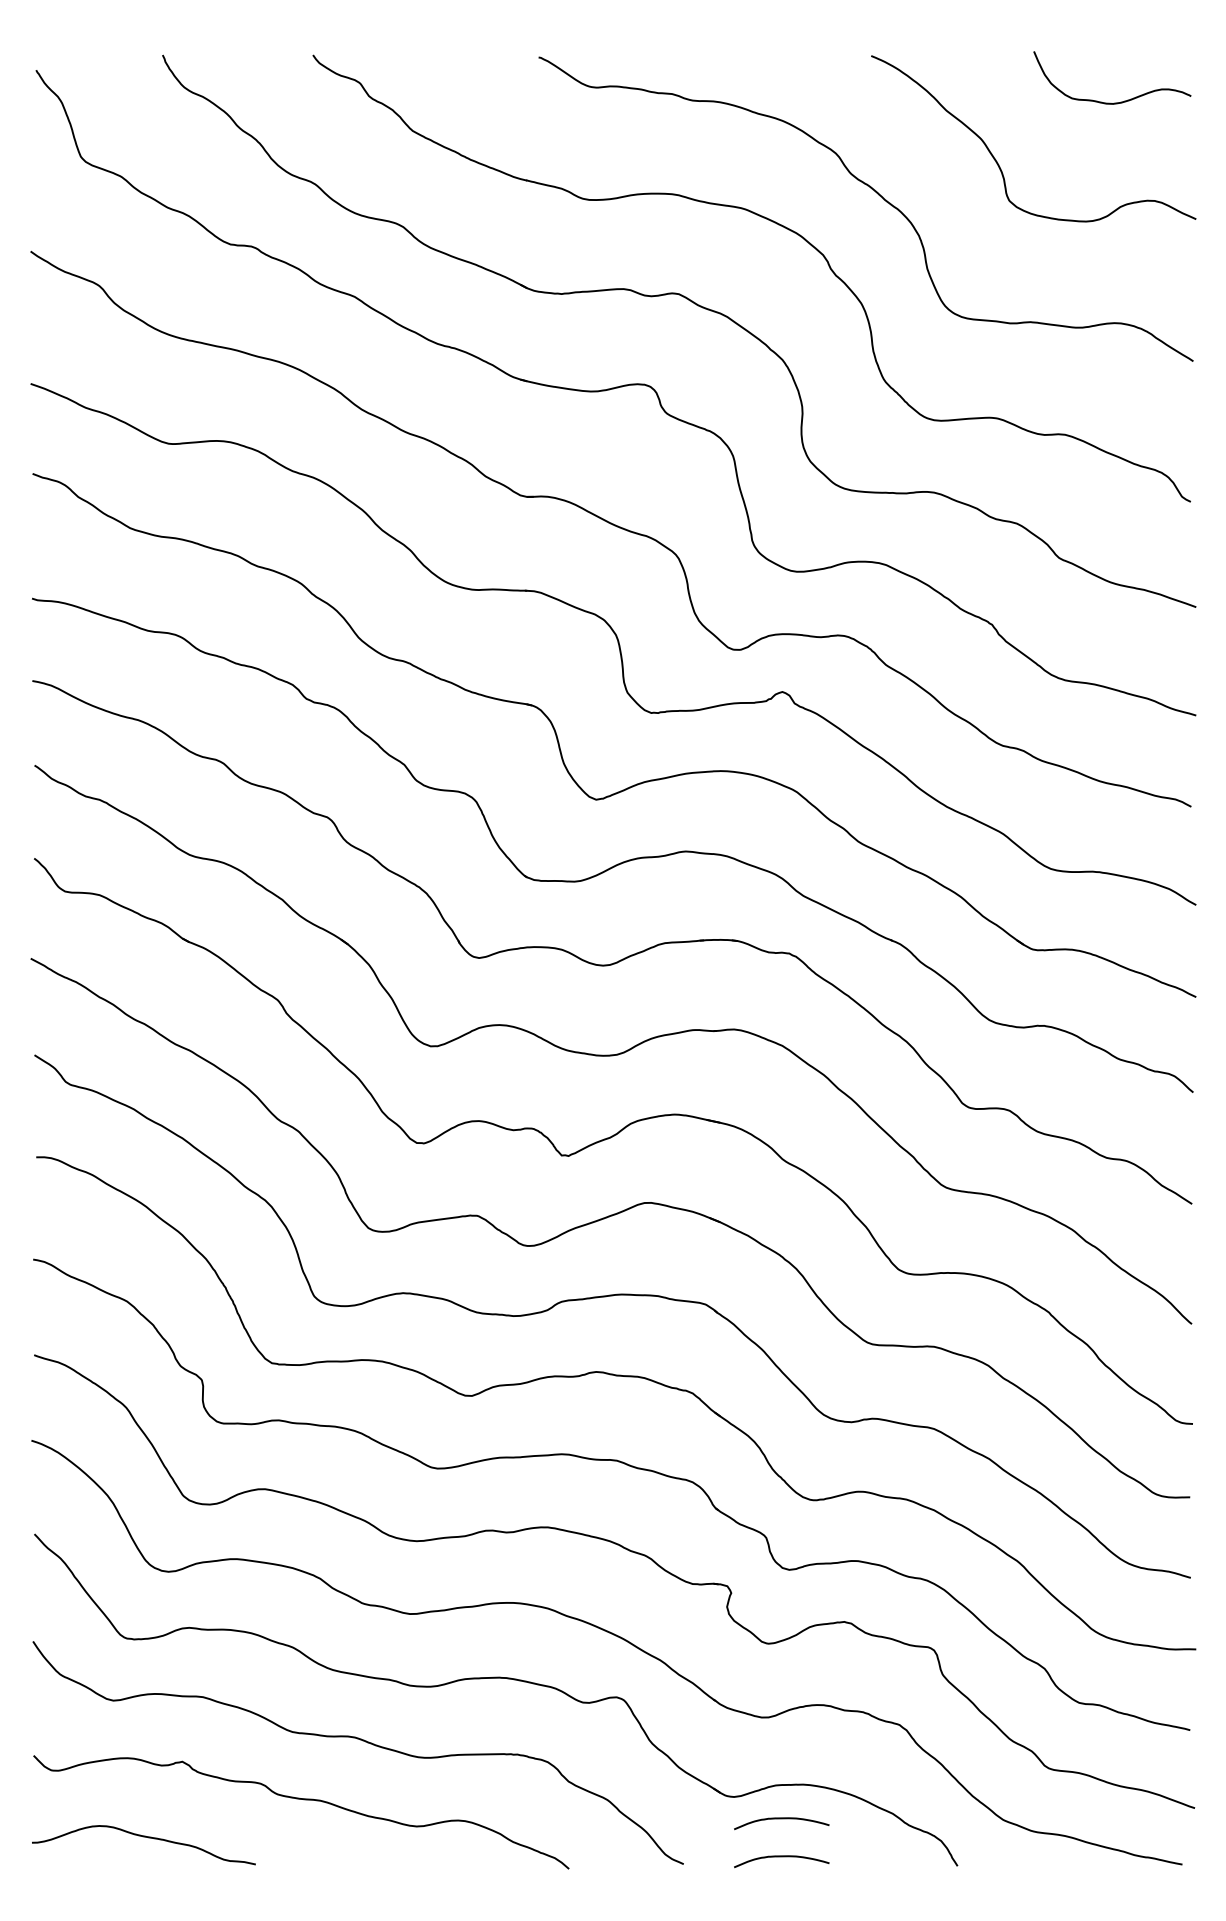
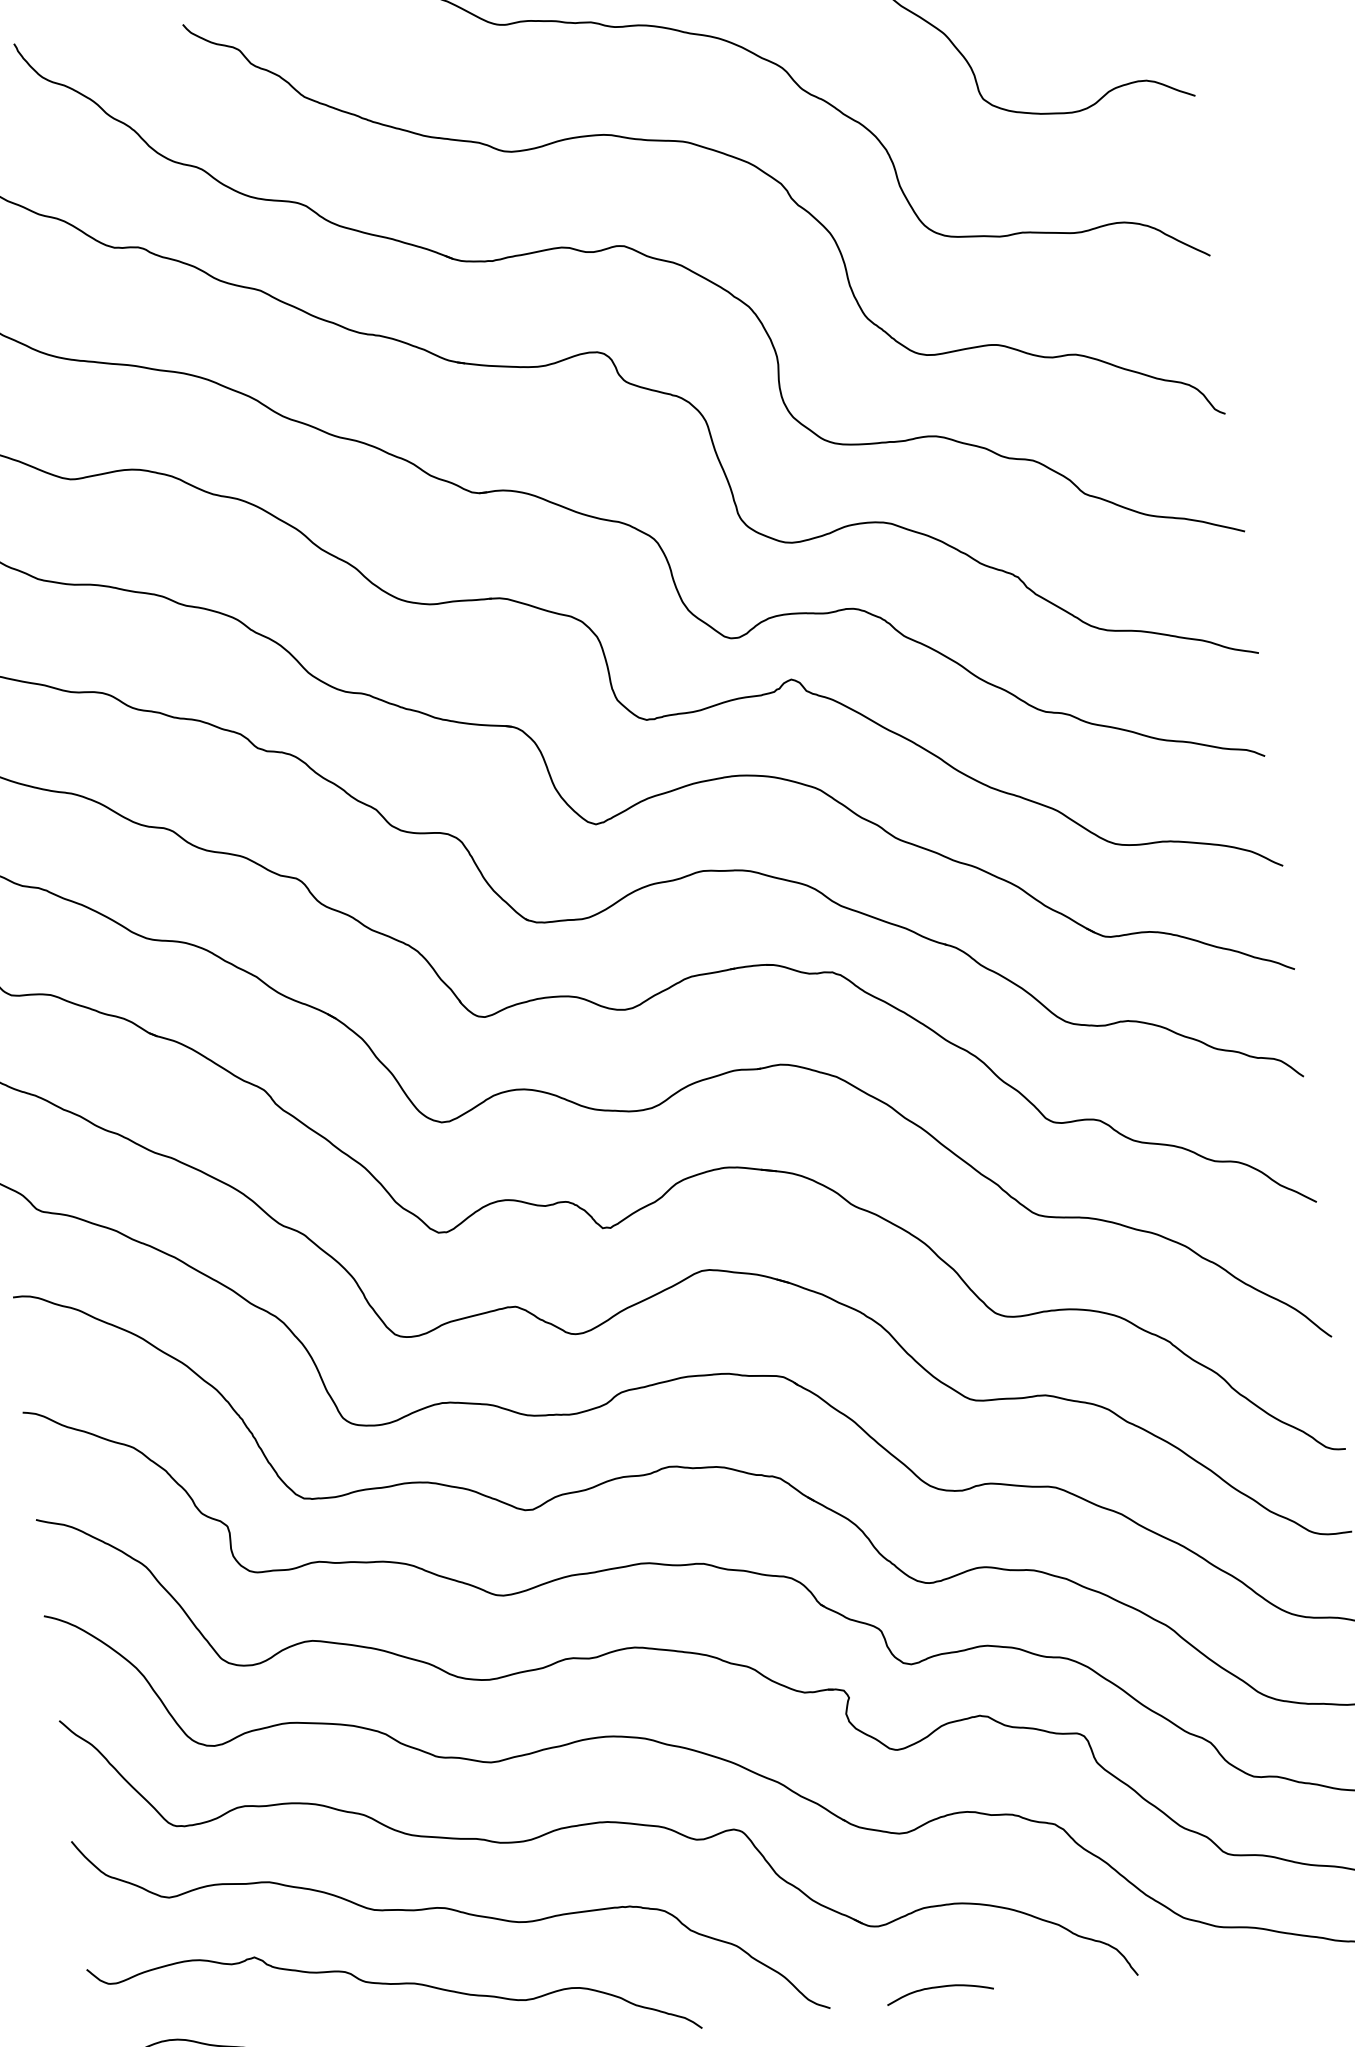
curve: (781, 1819) -> (934, 1945), removed

